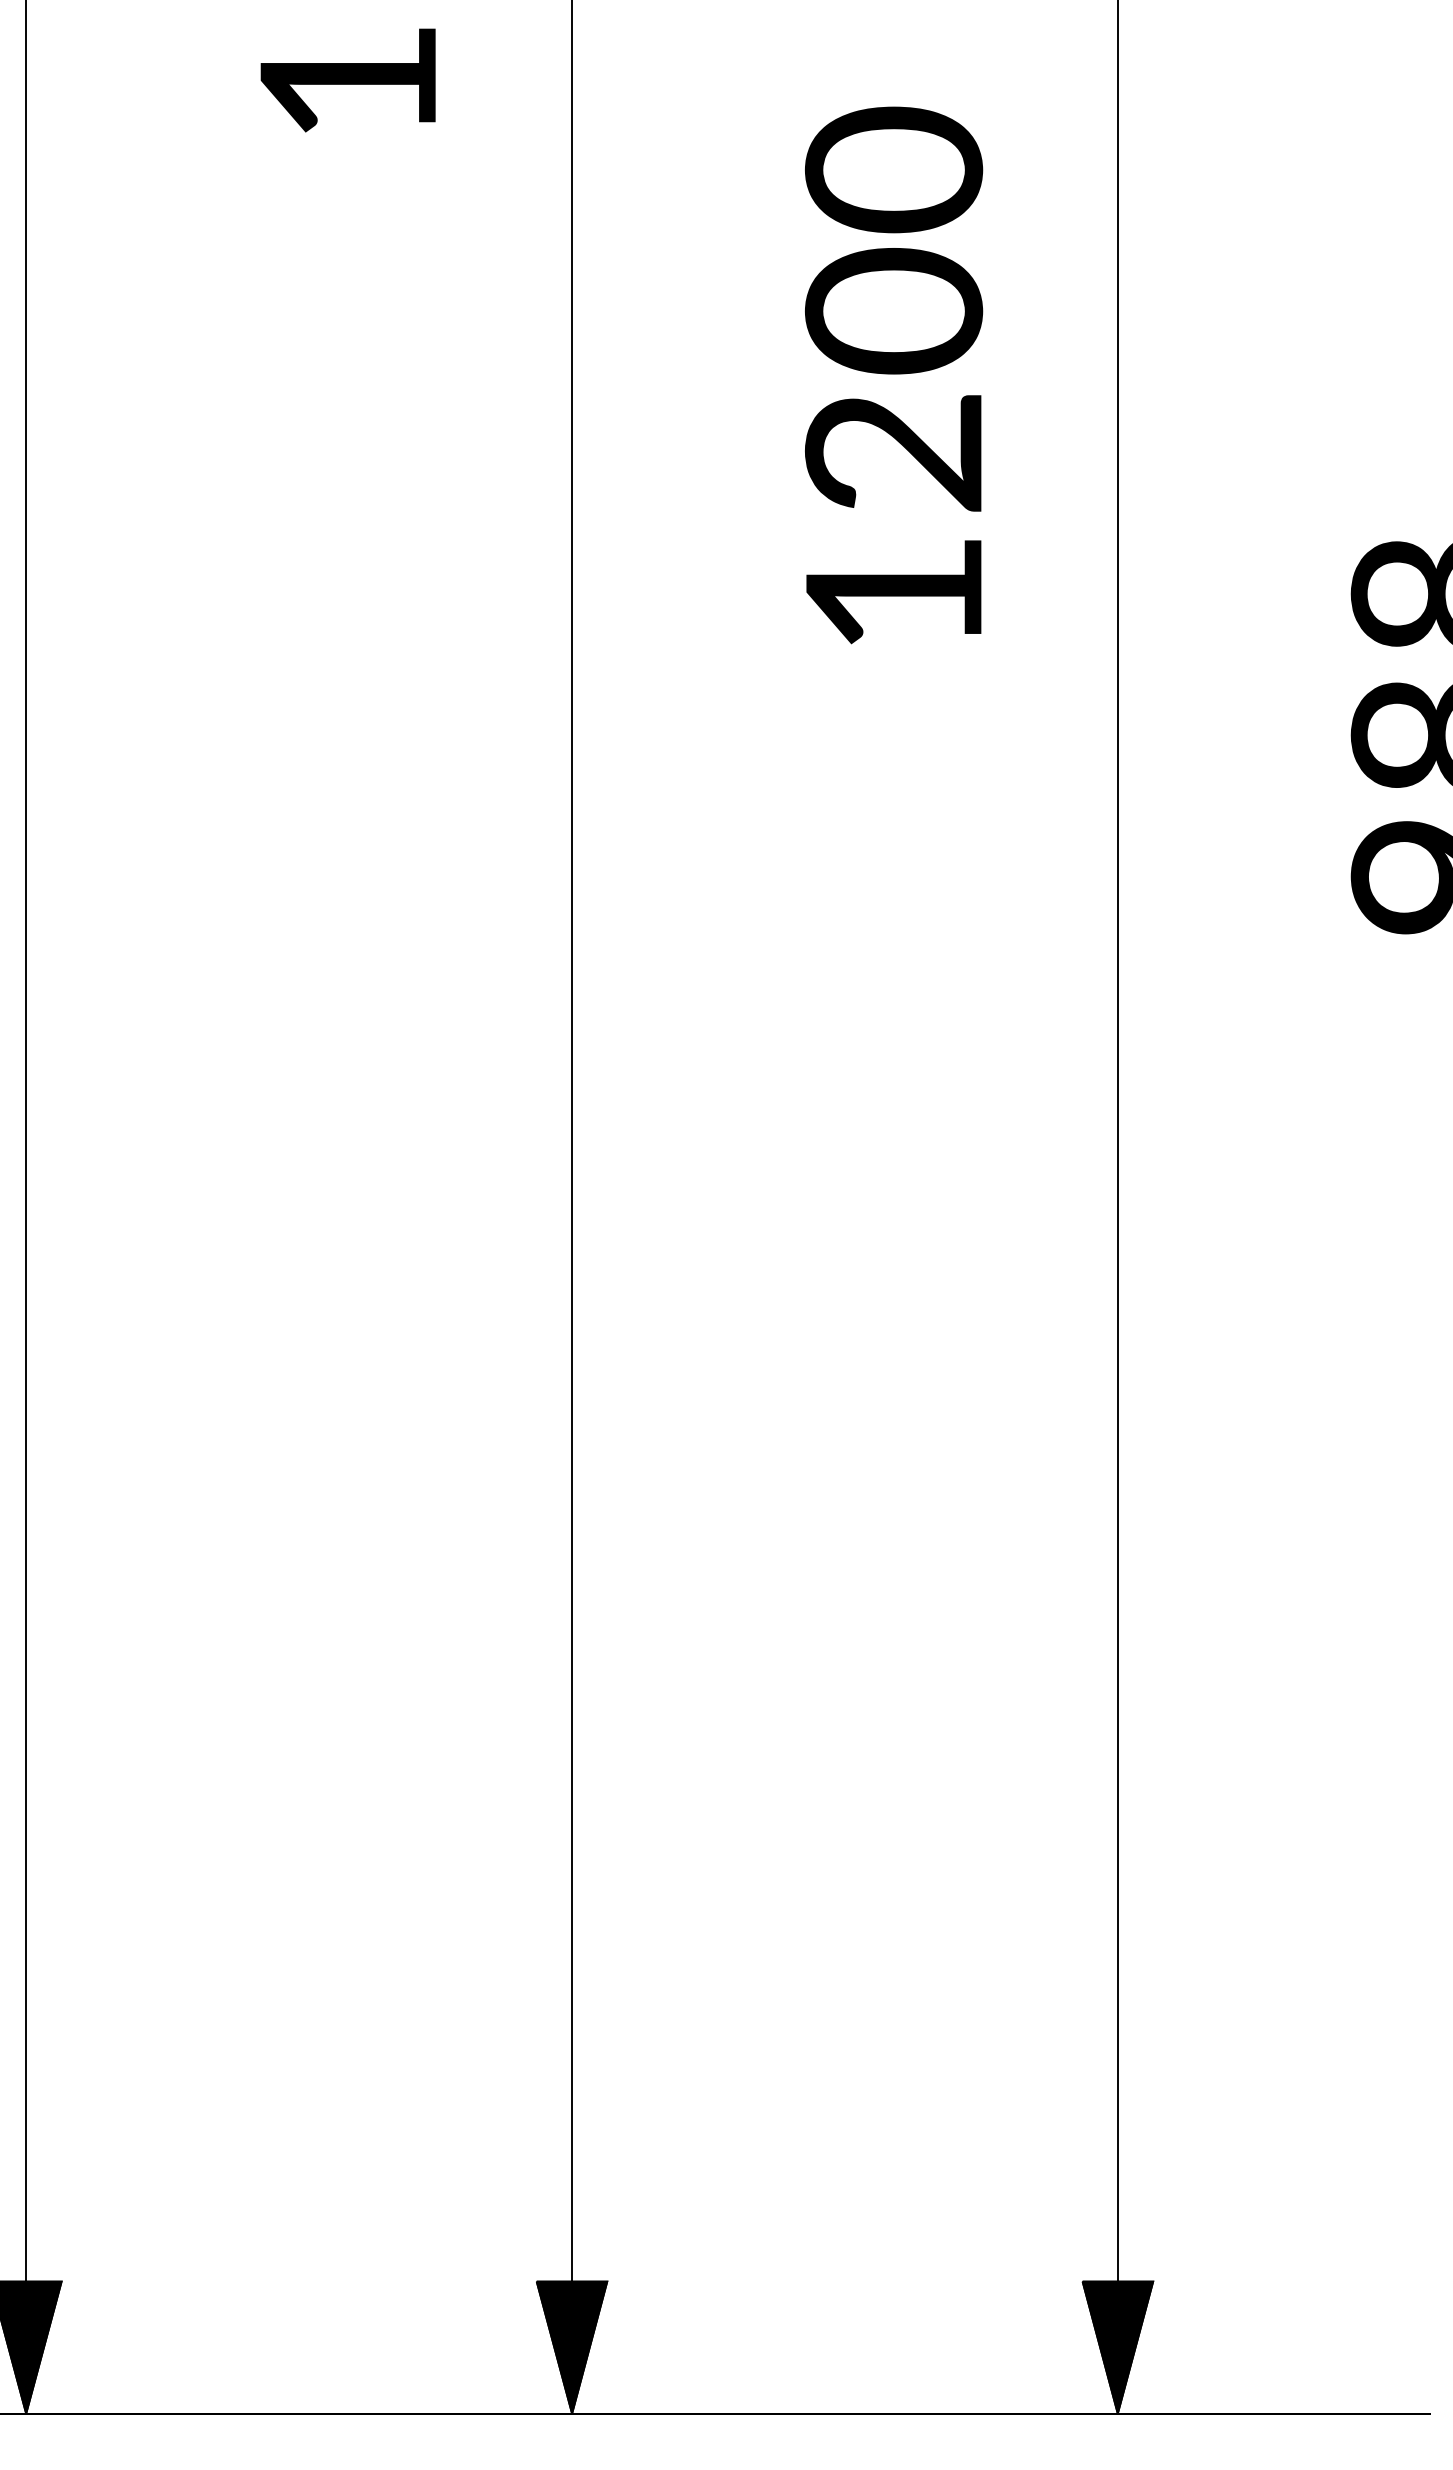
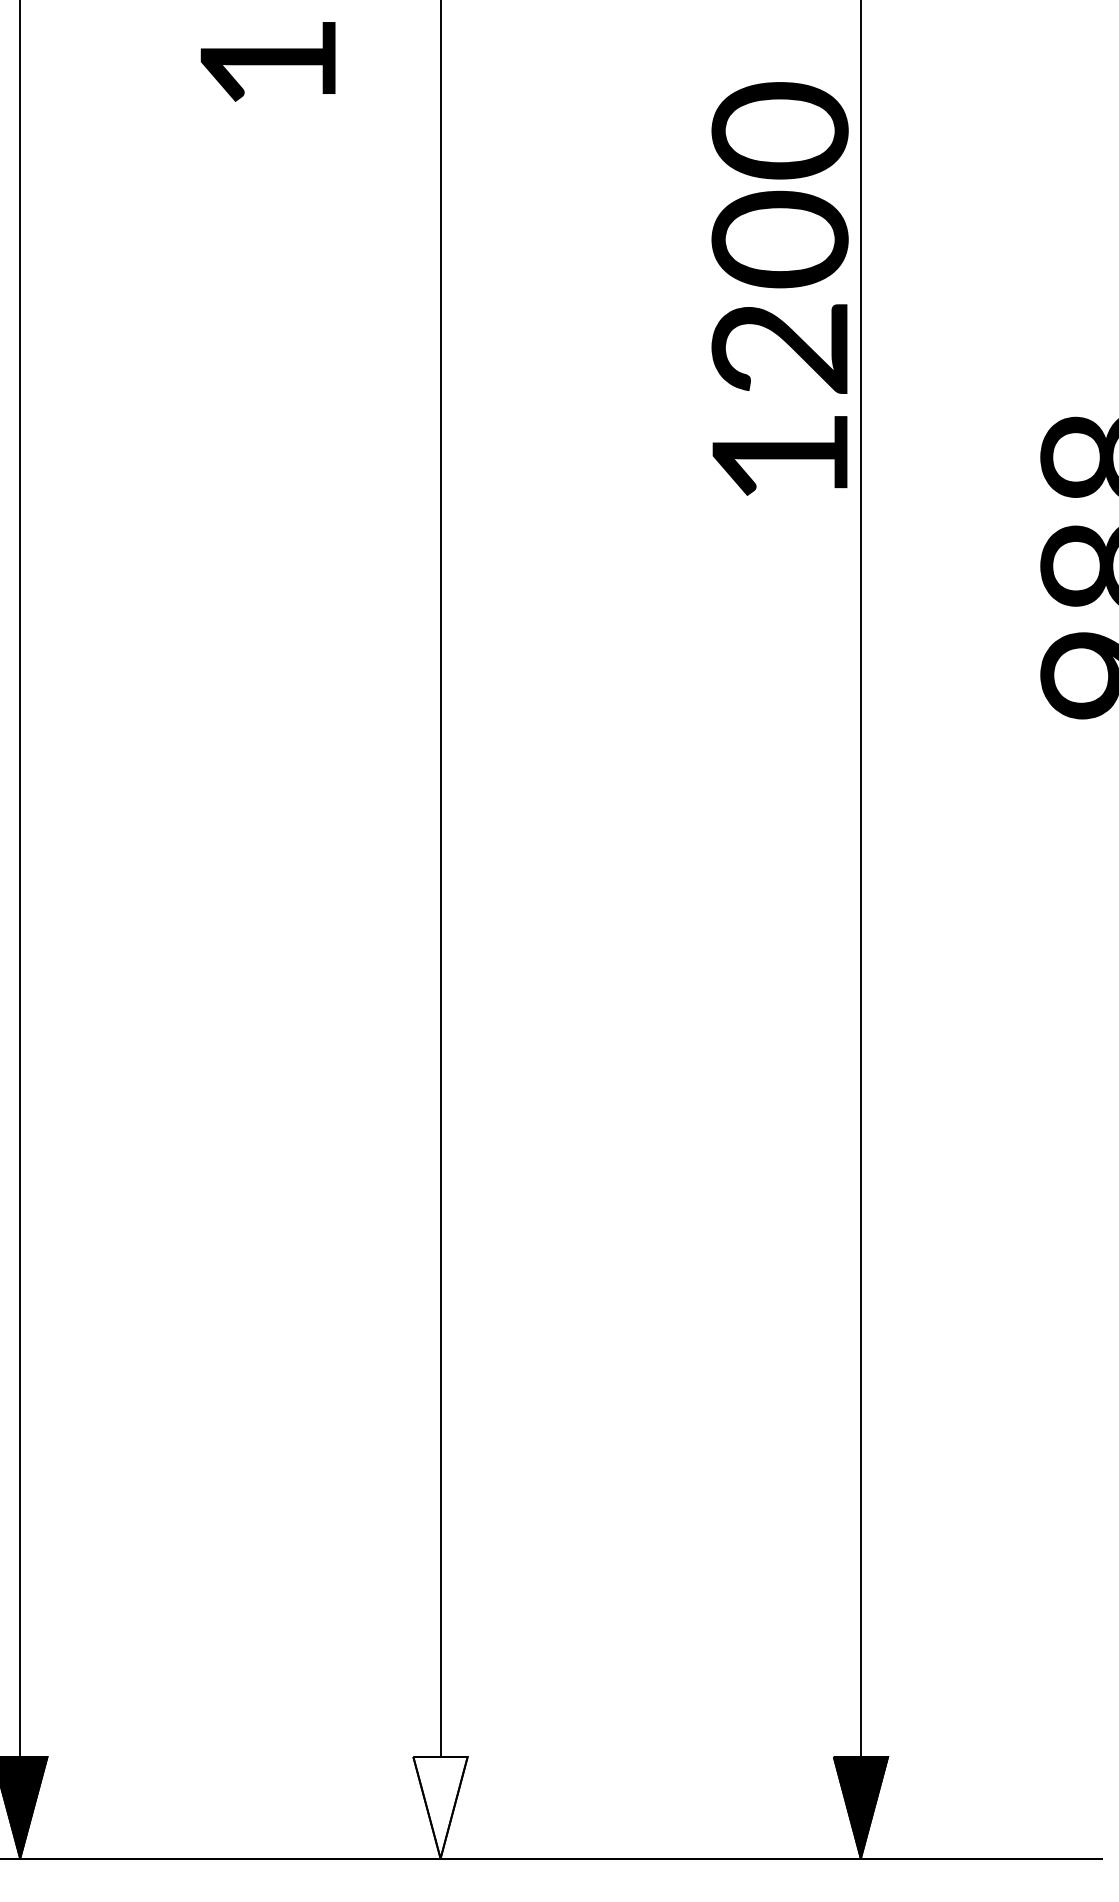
text: (894, 375) -> (780, 289), moved
fill: (571, 2347) -> (440, 1807), removed

